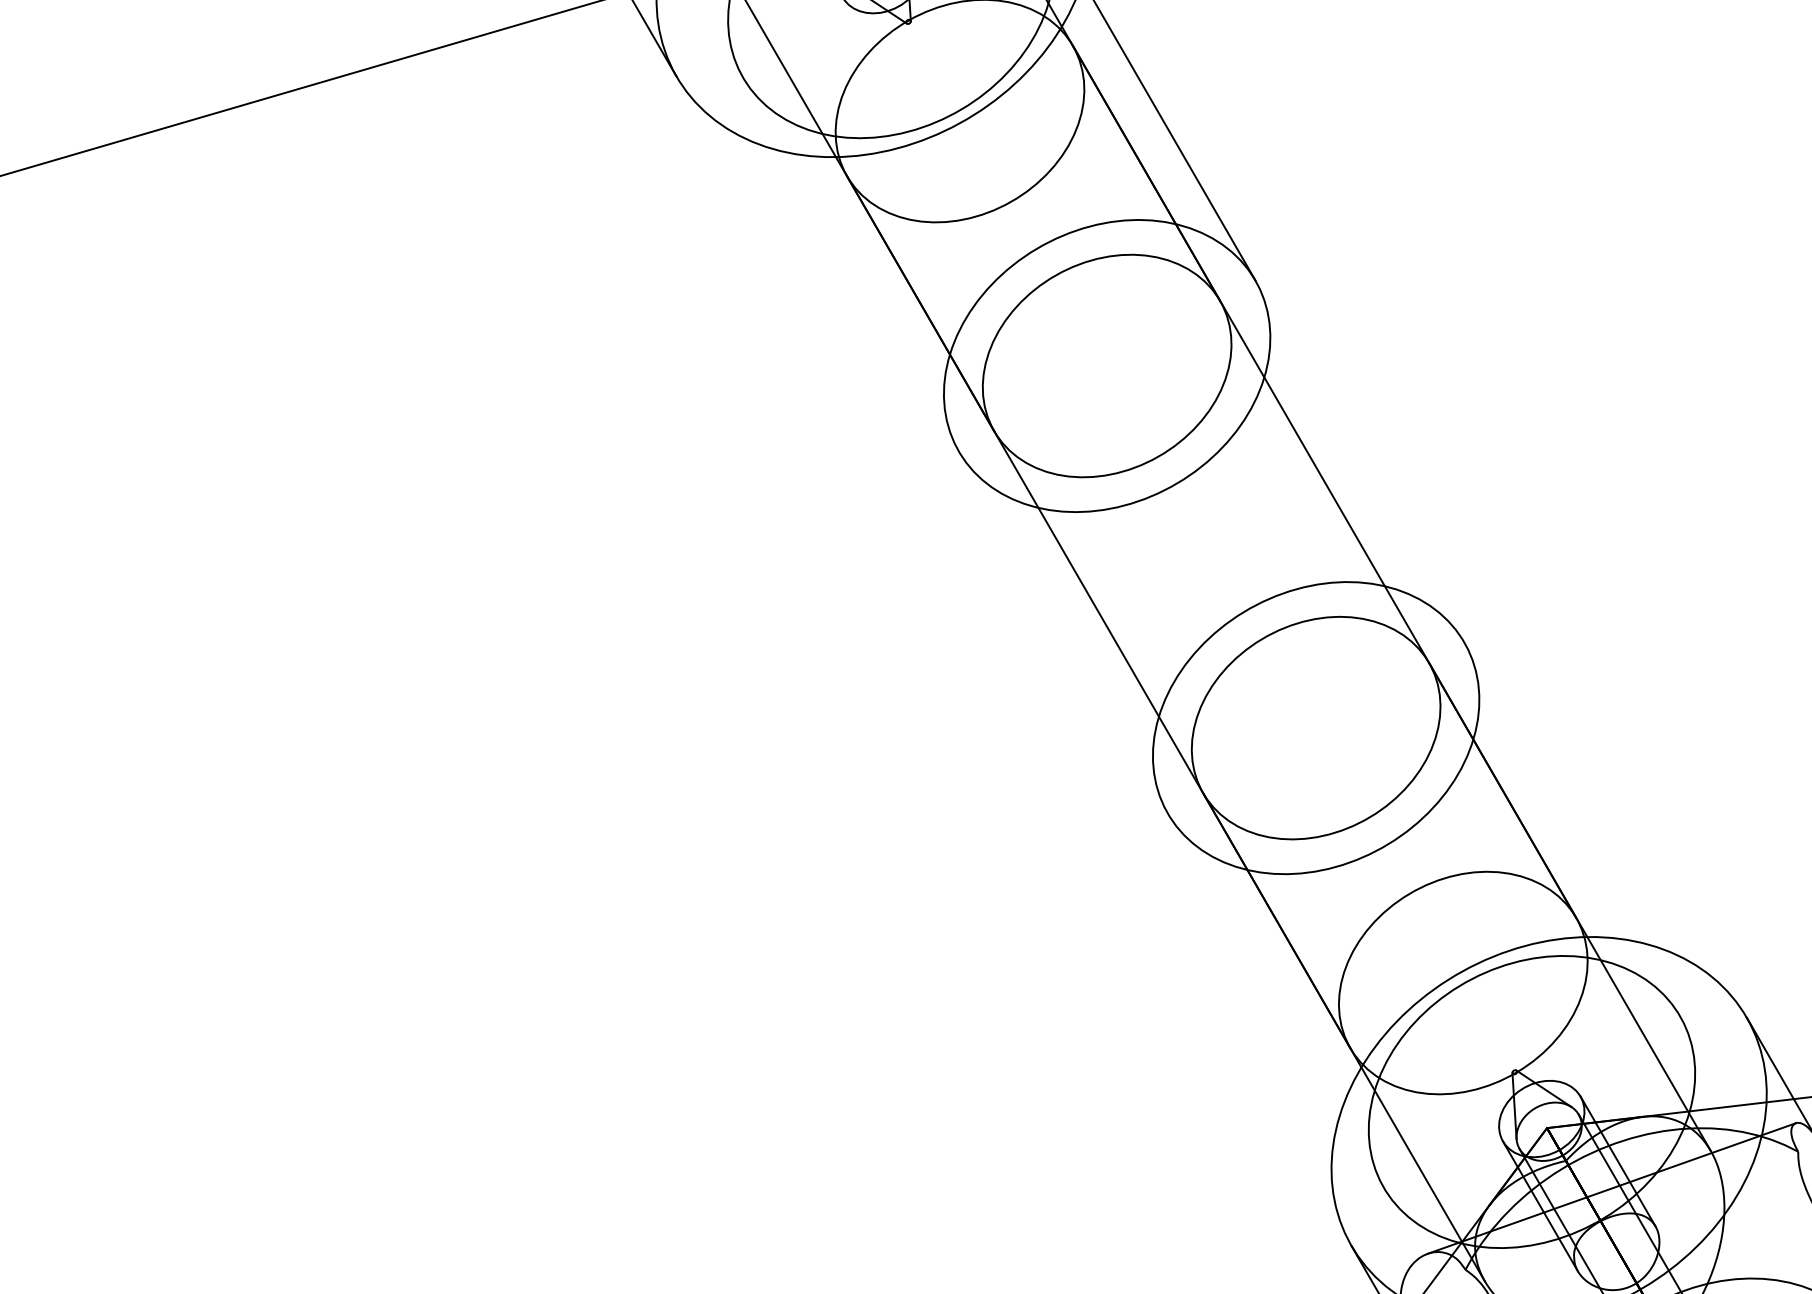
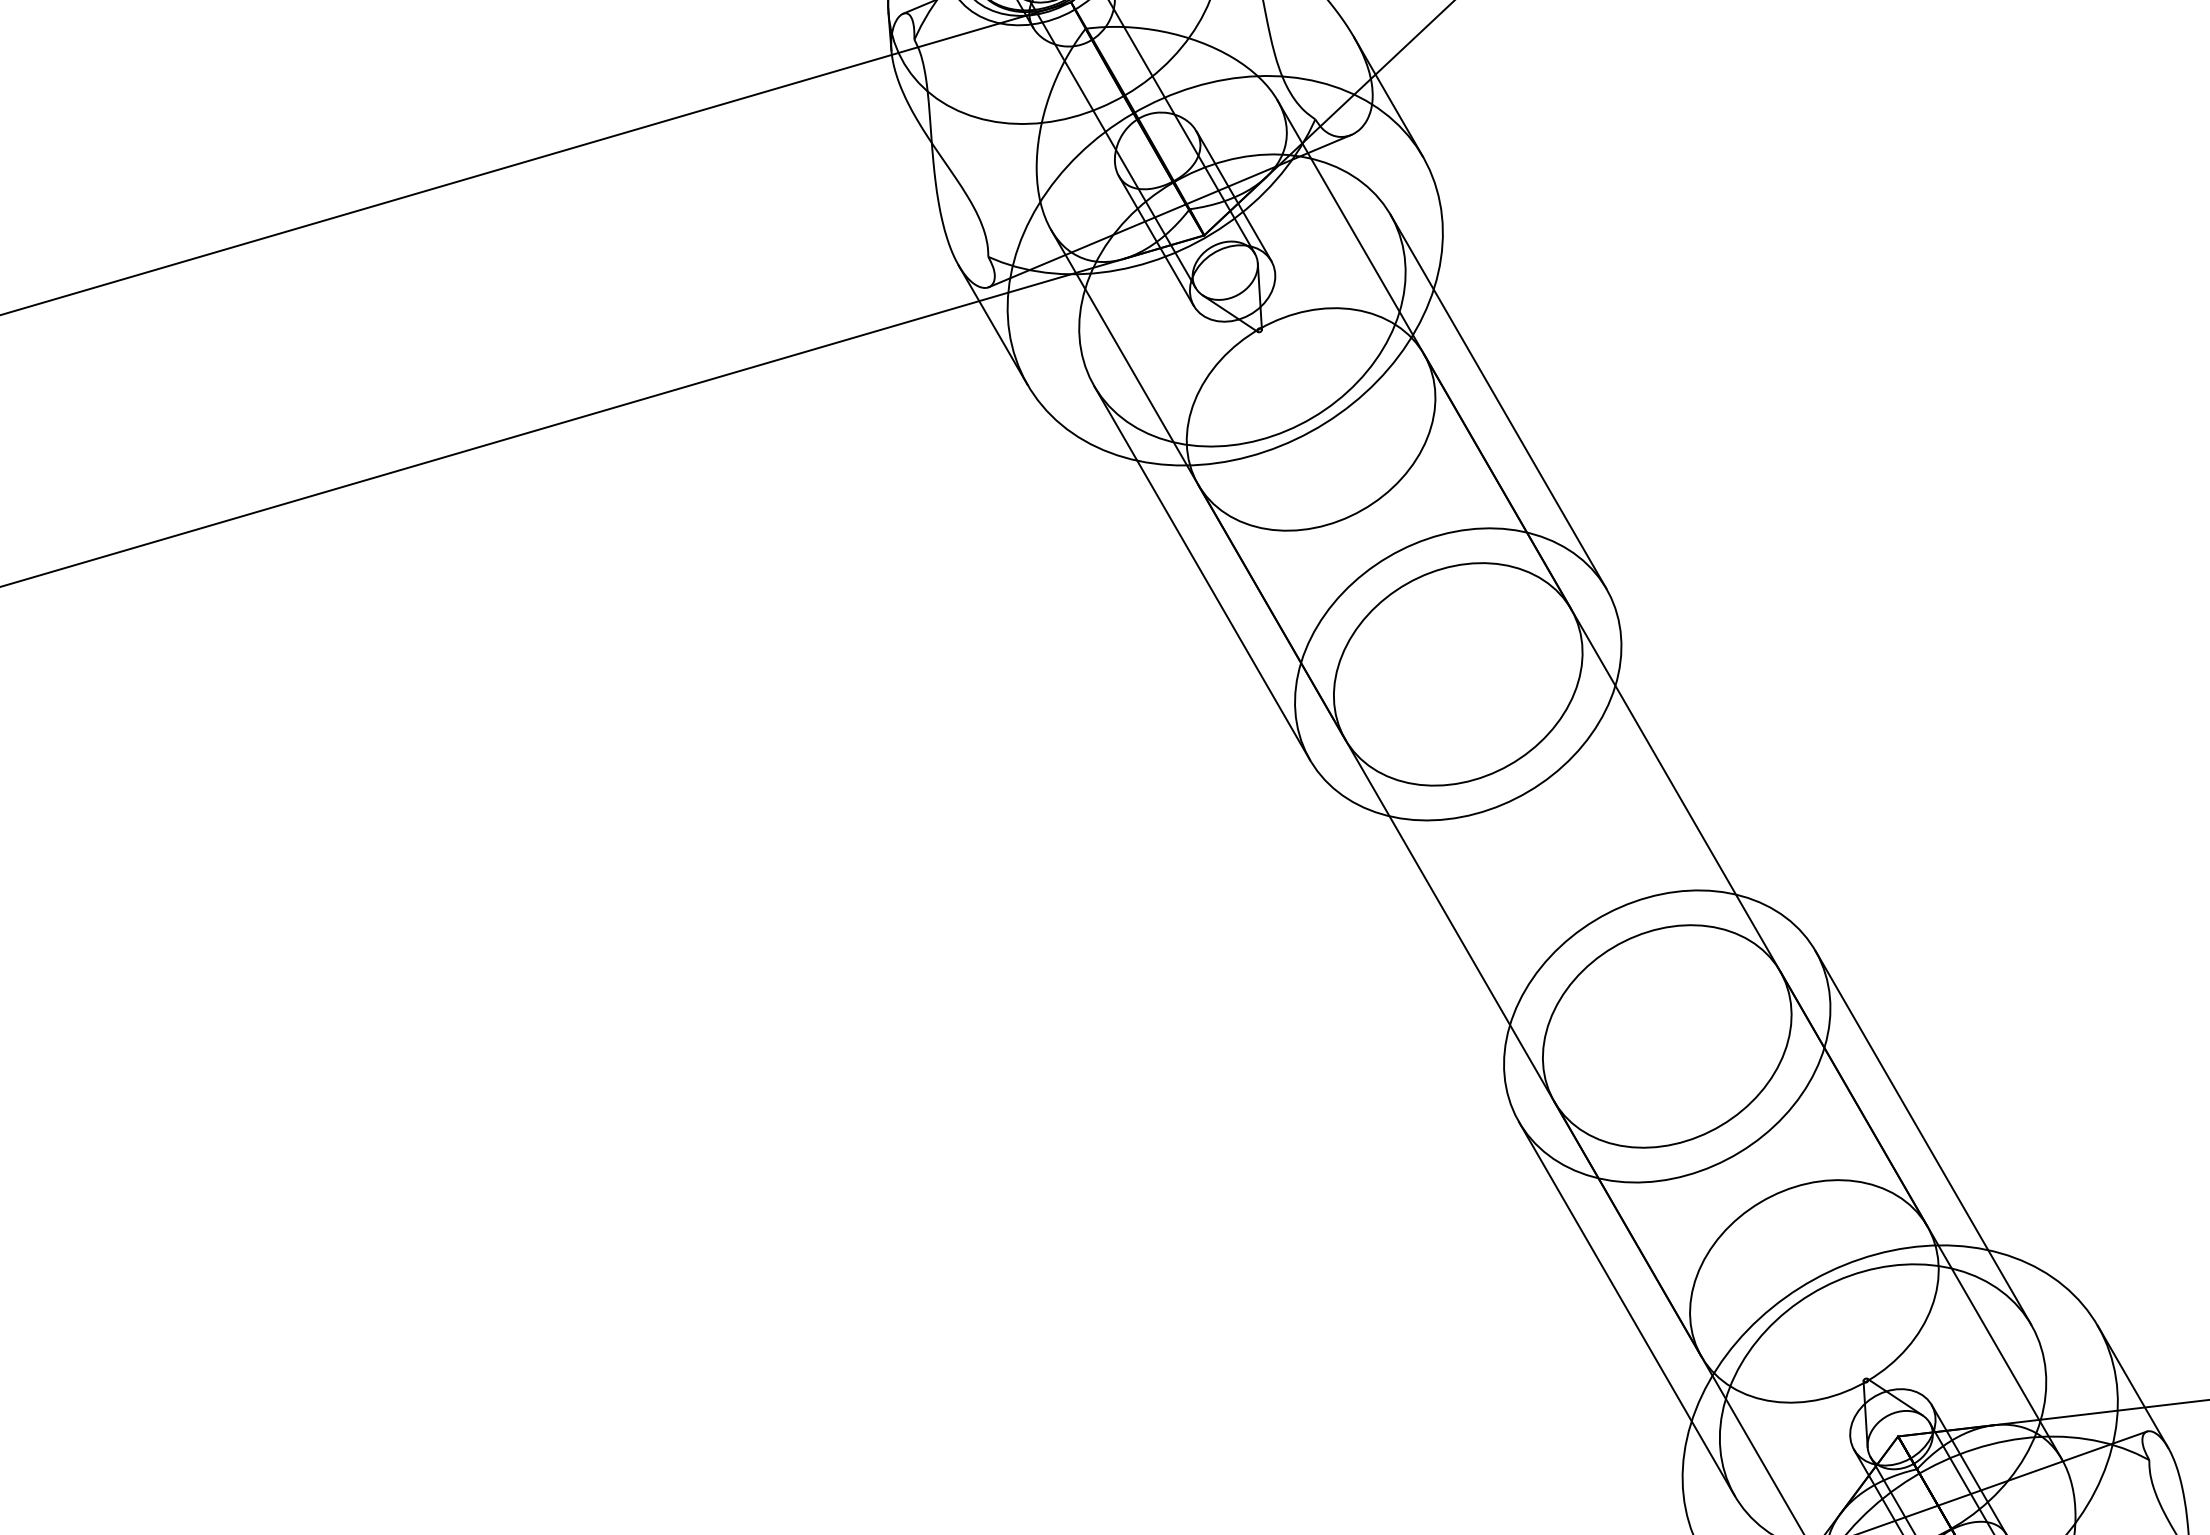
line: (850, 264) -> (1201, 572), added
line: (1572, 829) -> (1923, 1137), added
line: (1275, 1000) -> (1626, 1308), added

